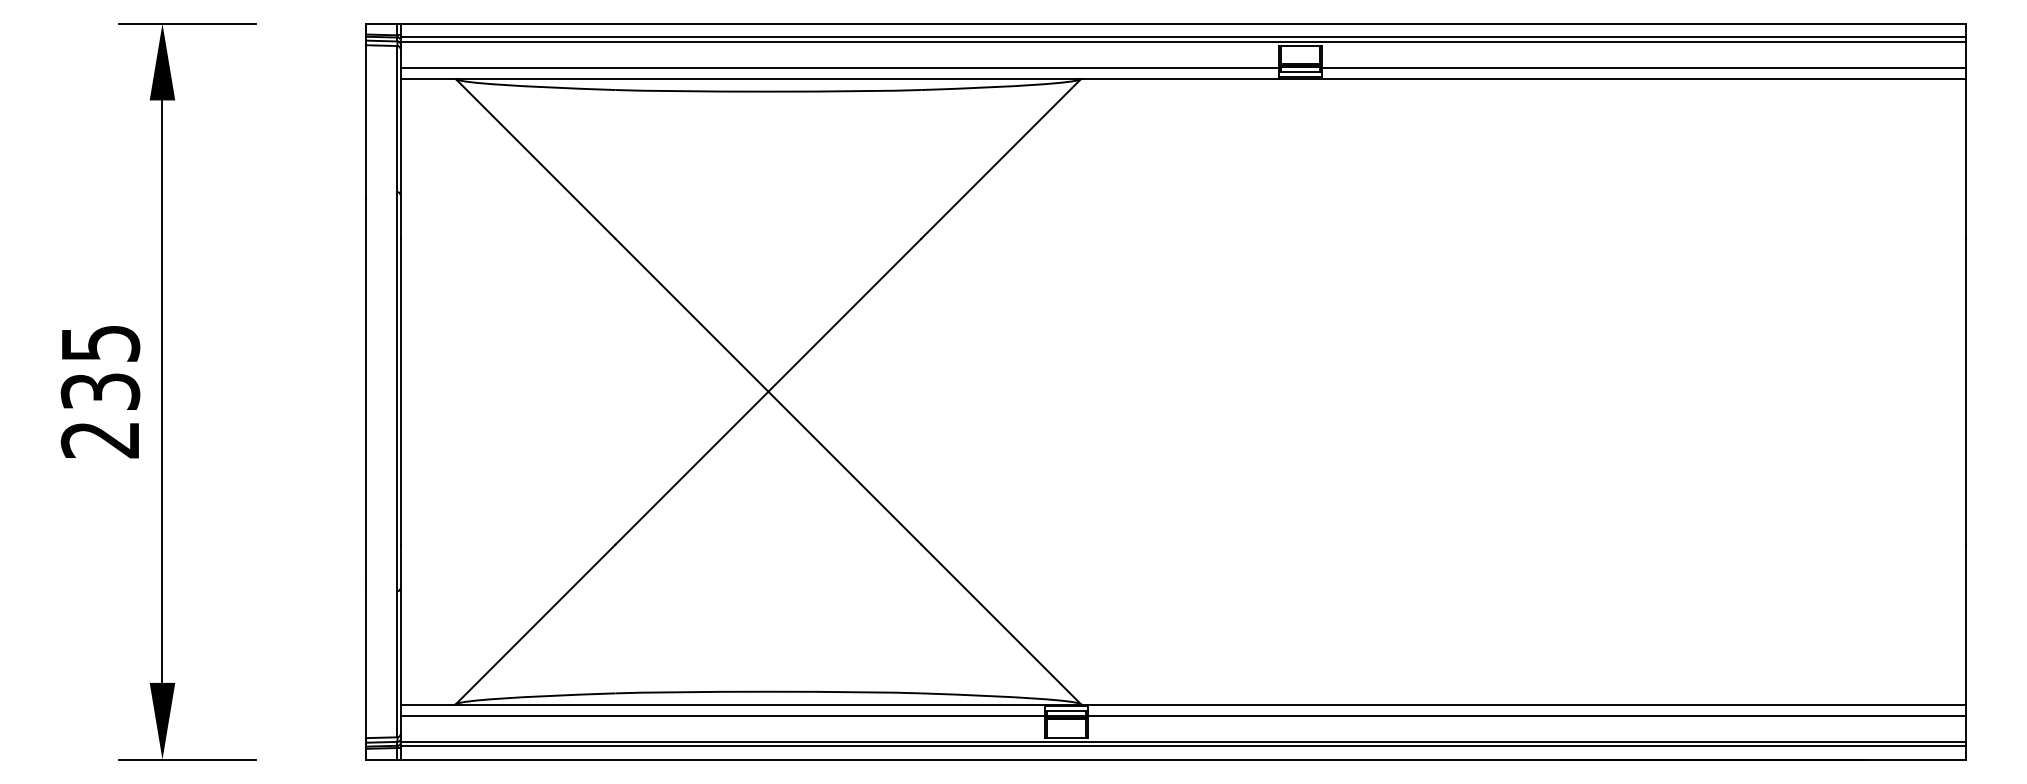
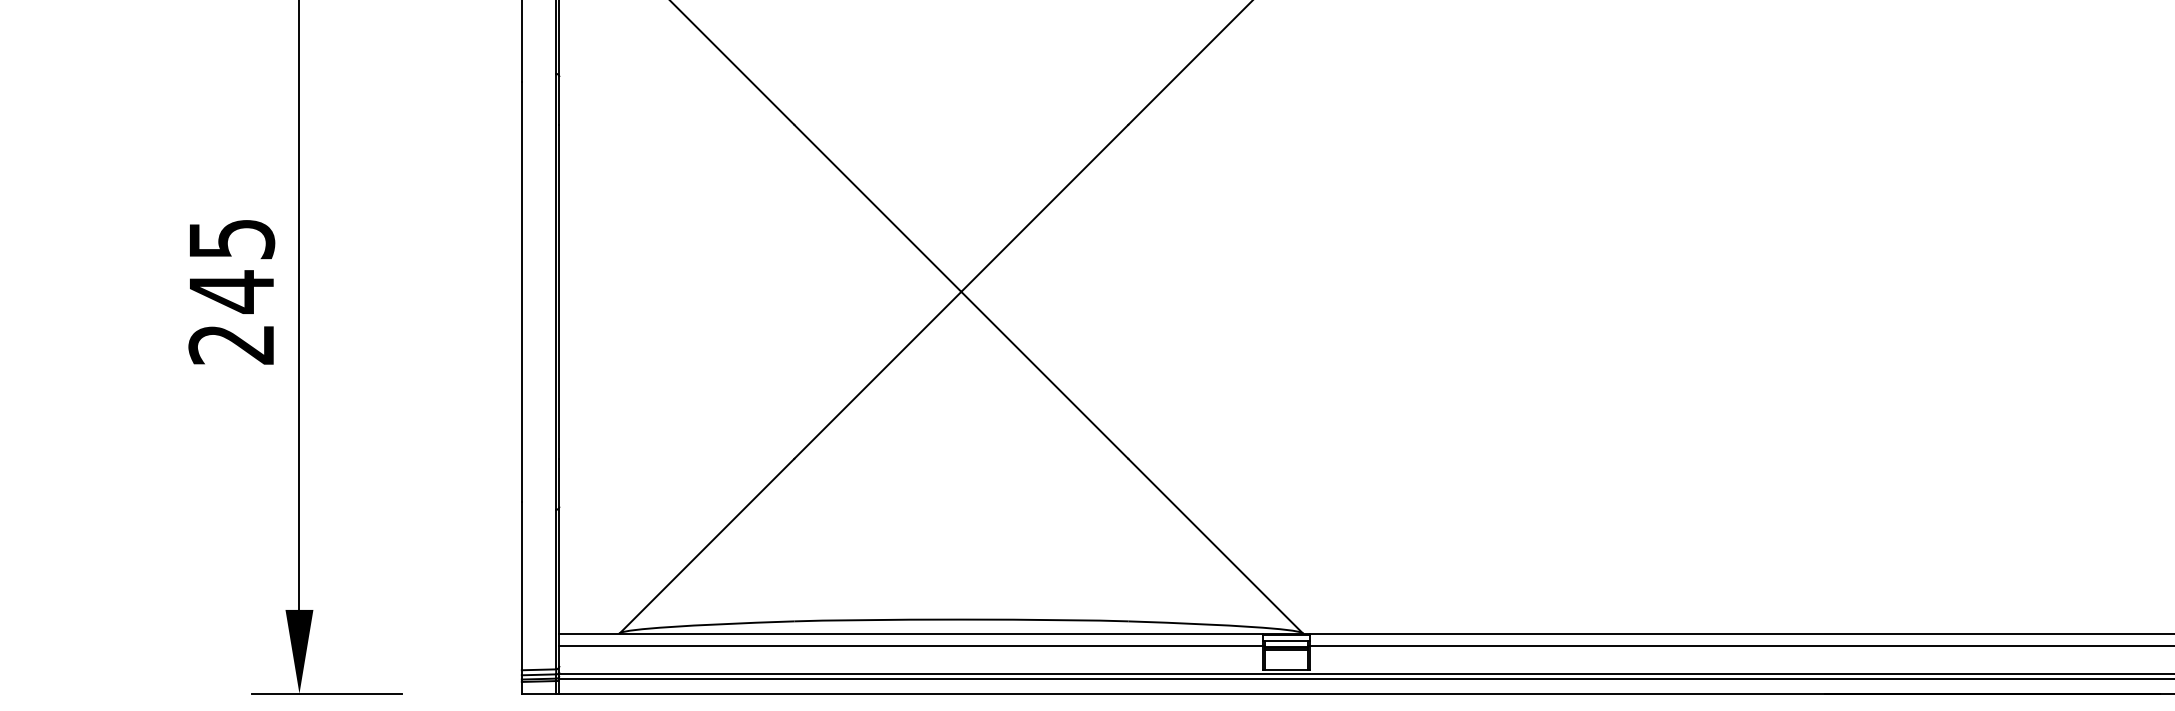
text: (100, 391) -> (231, 291), 235 -> 245

